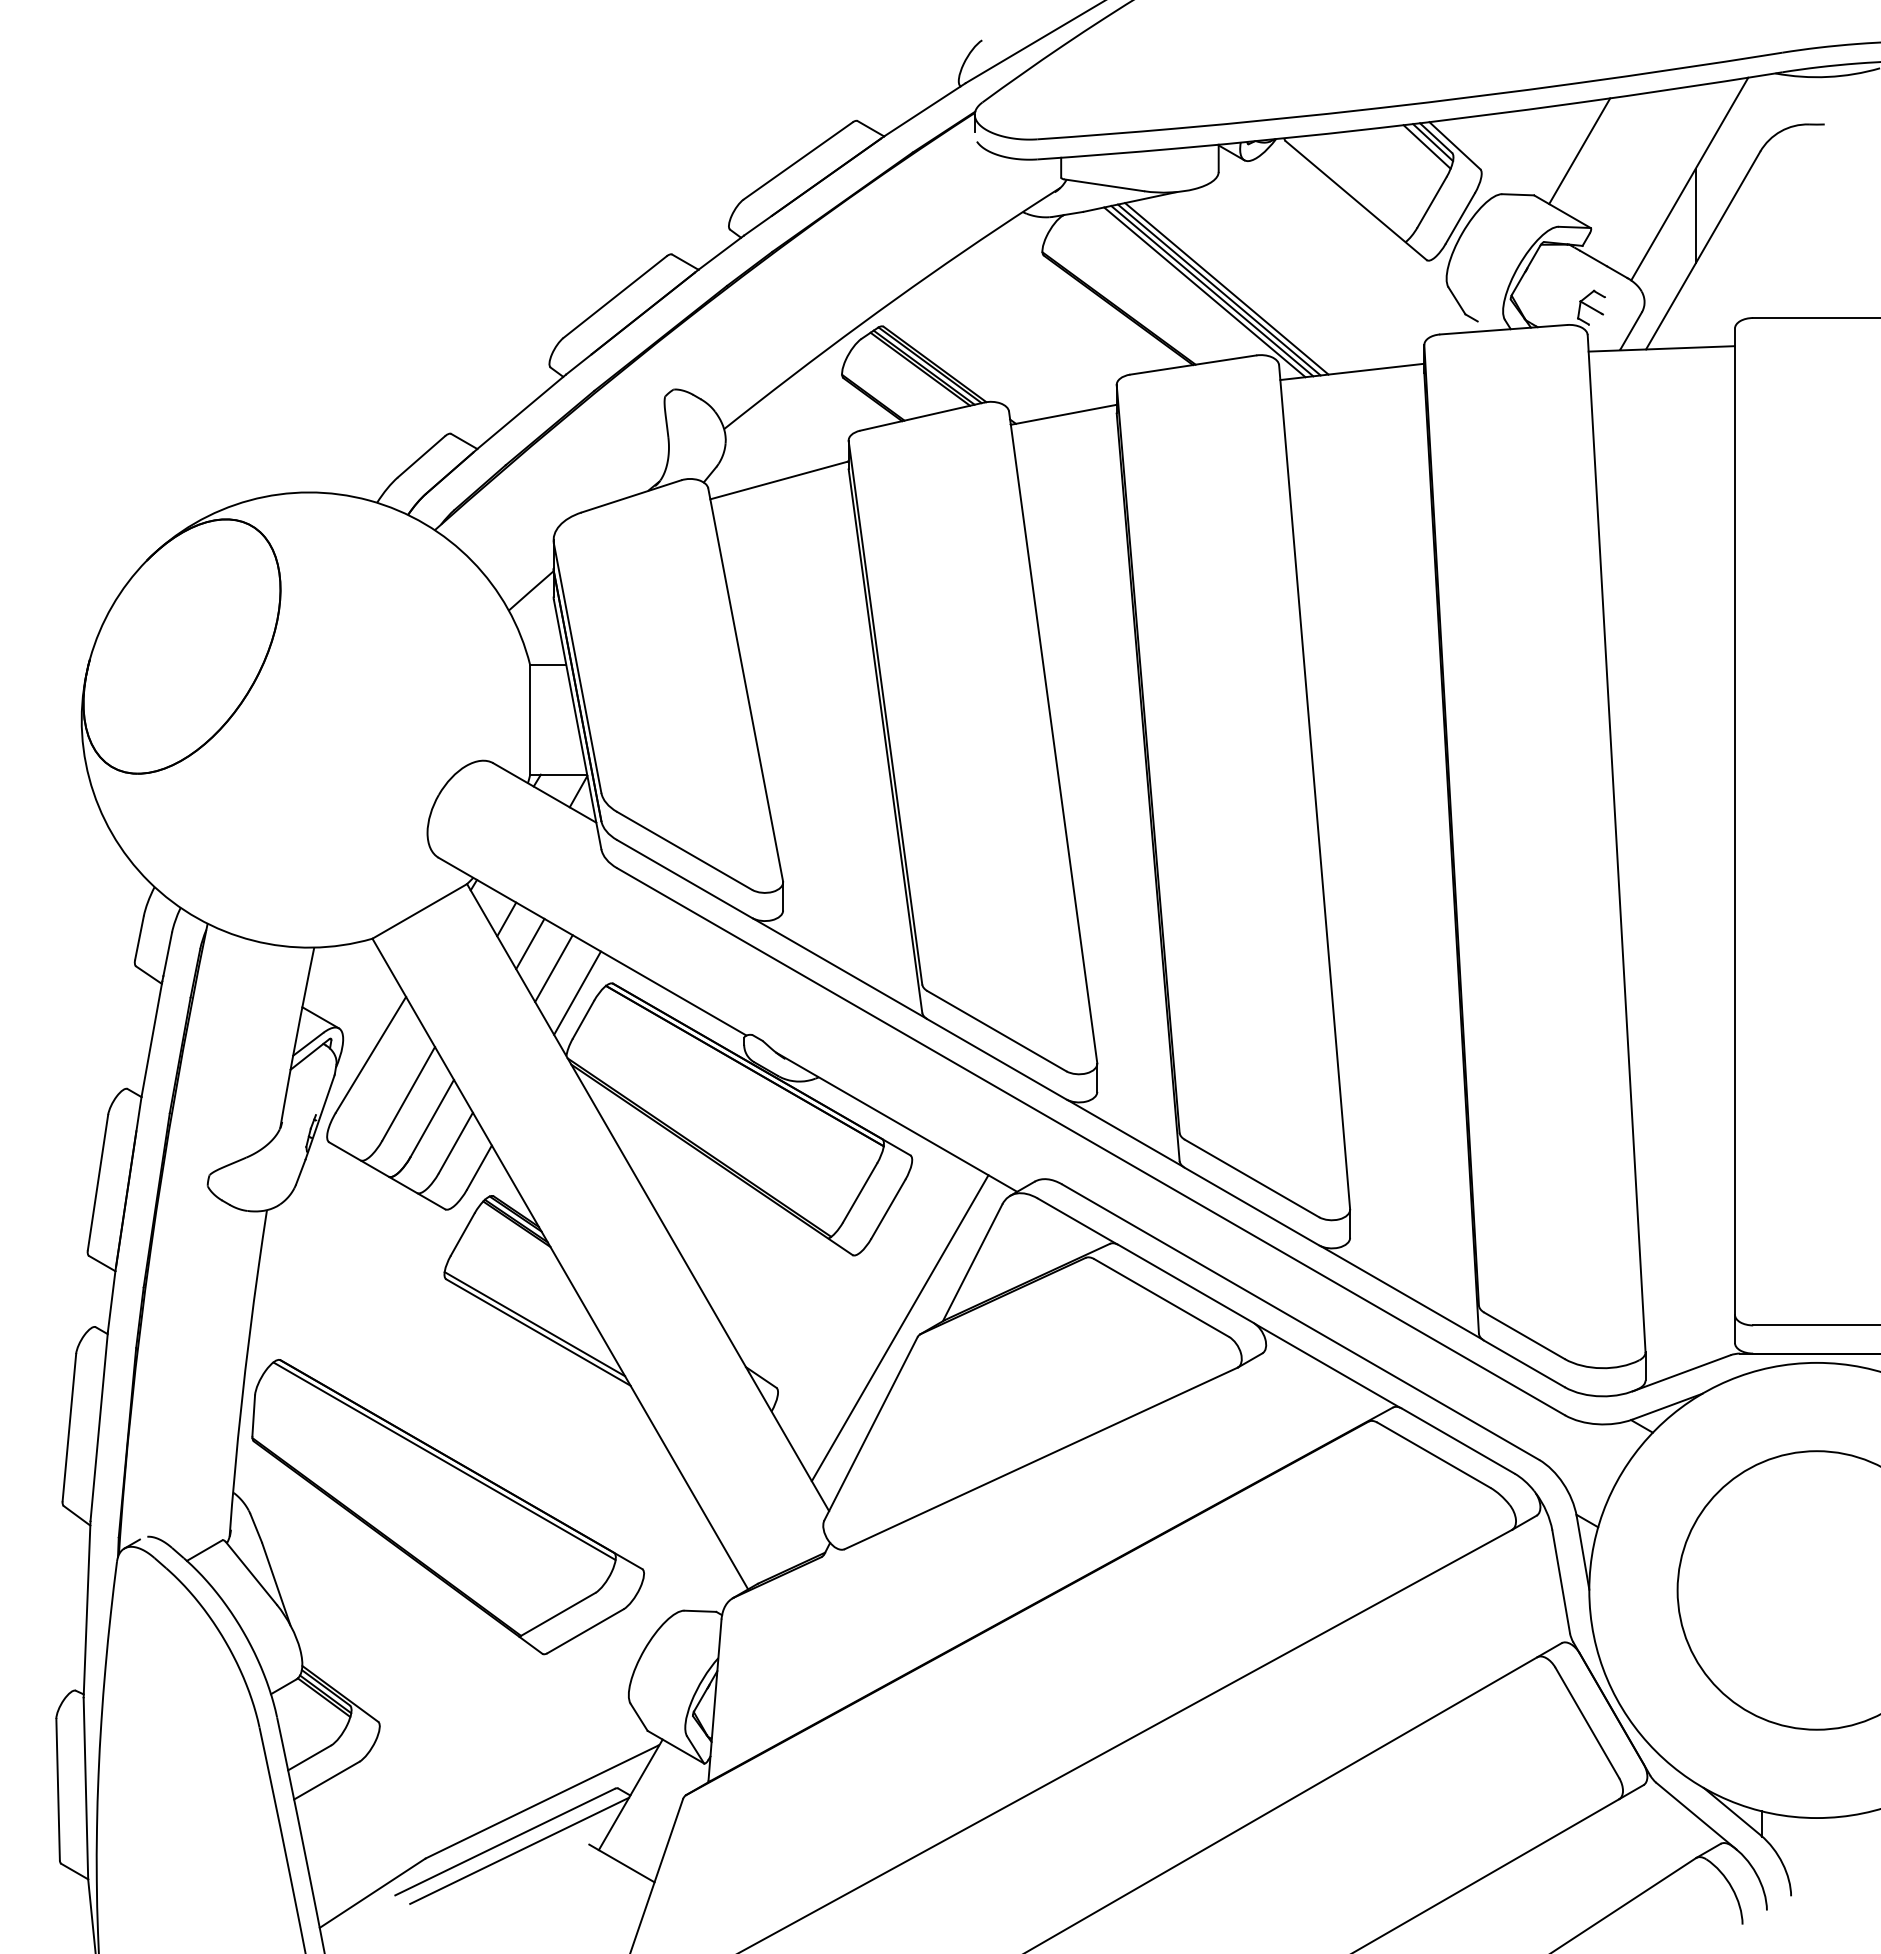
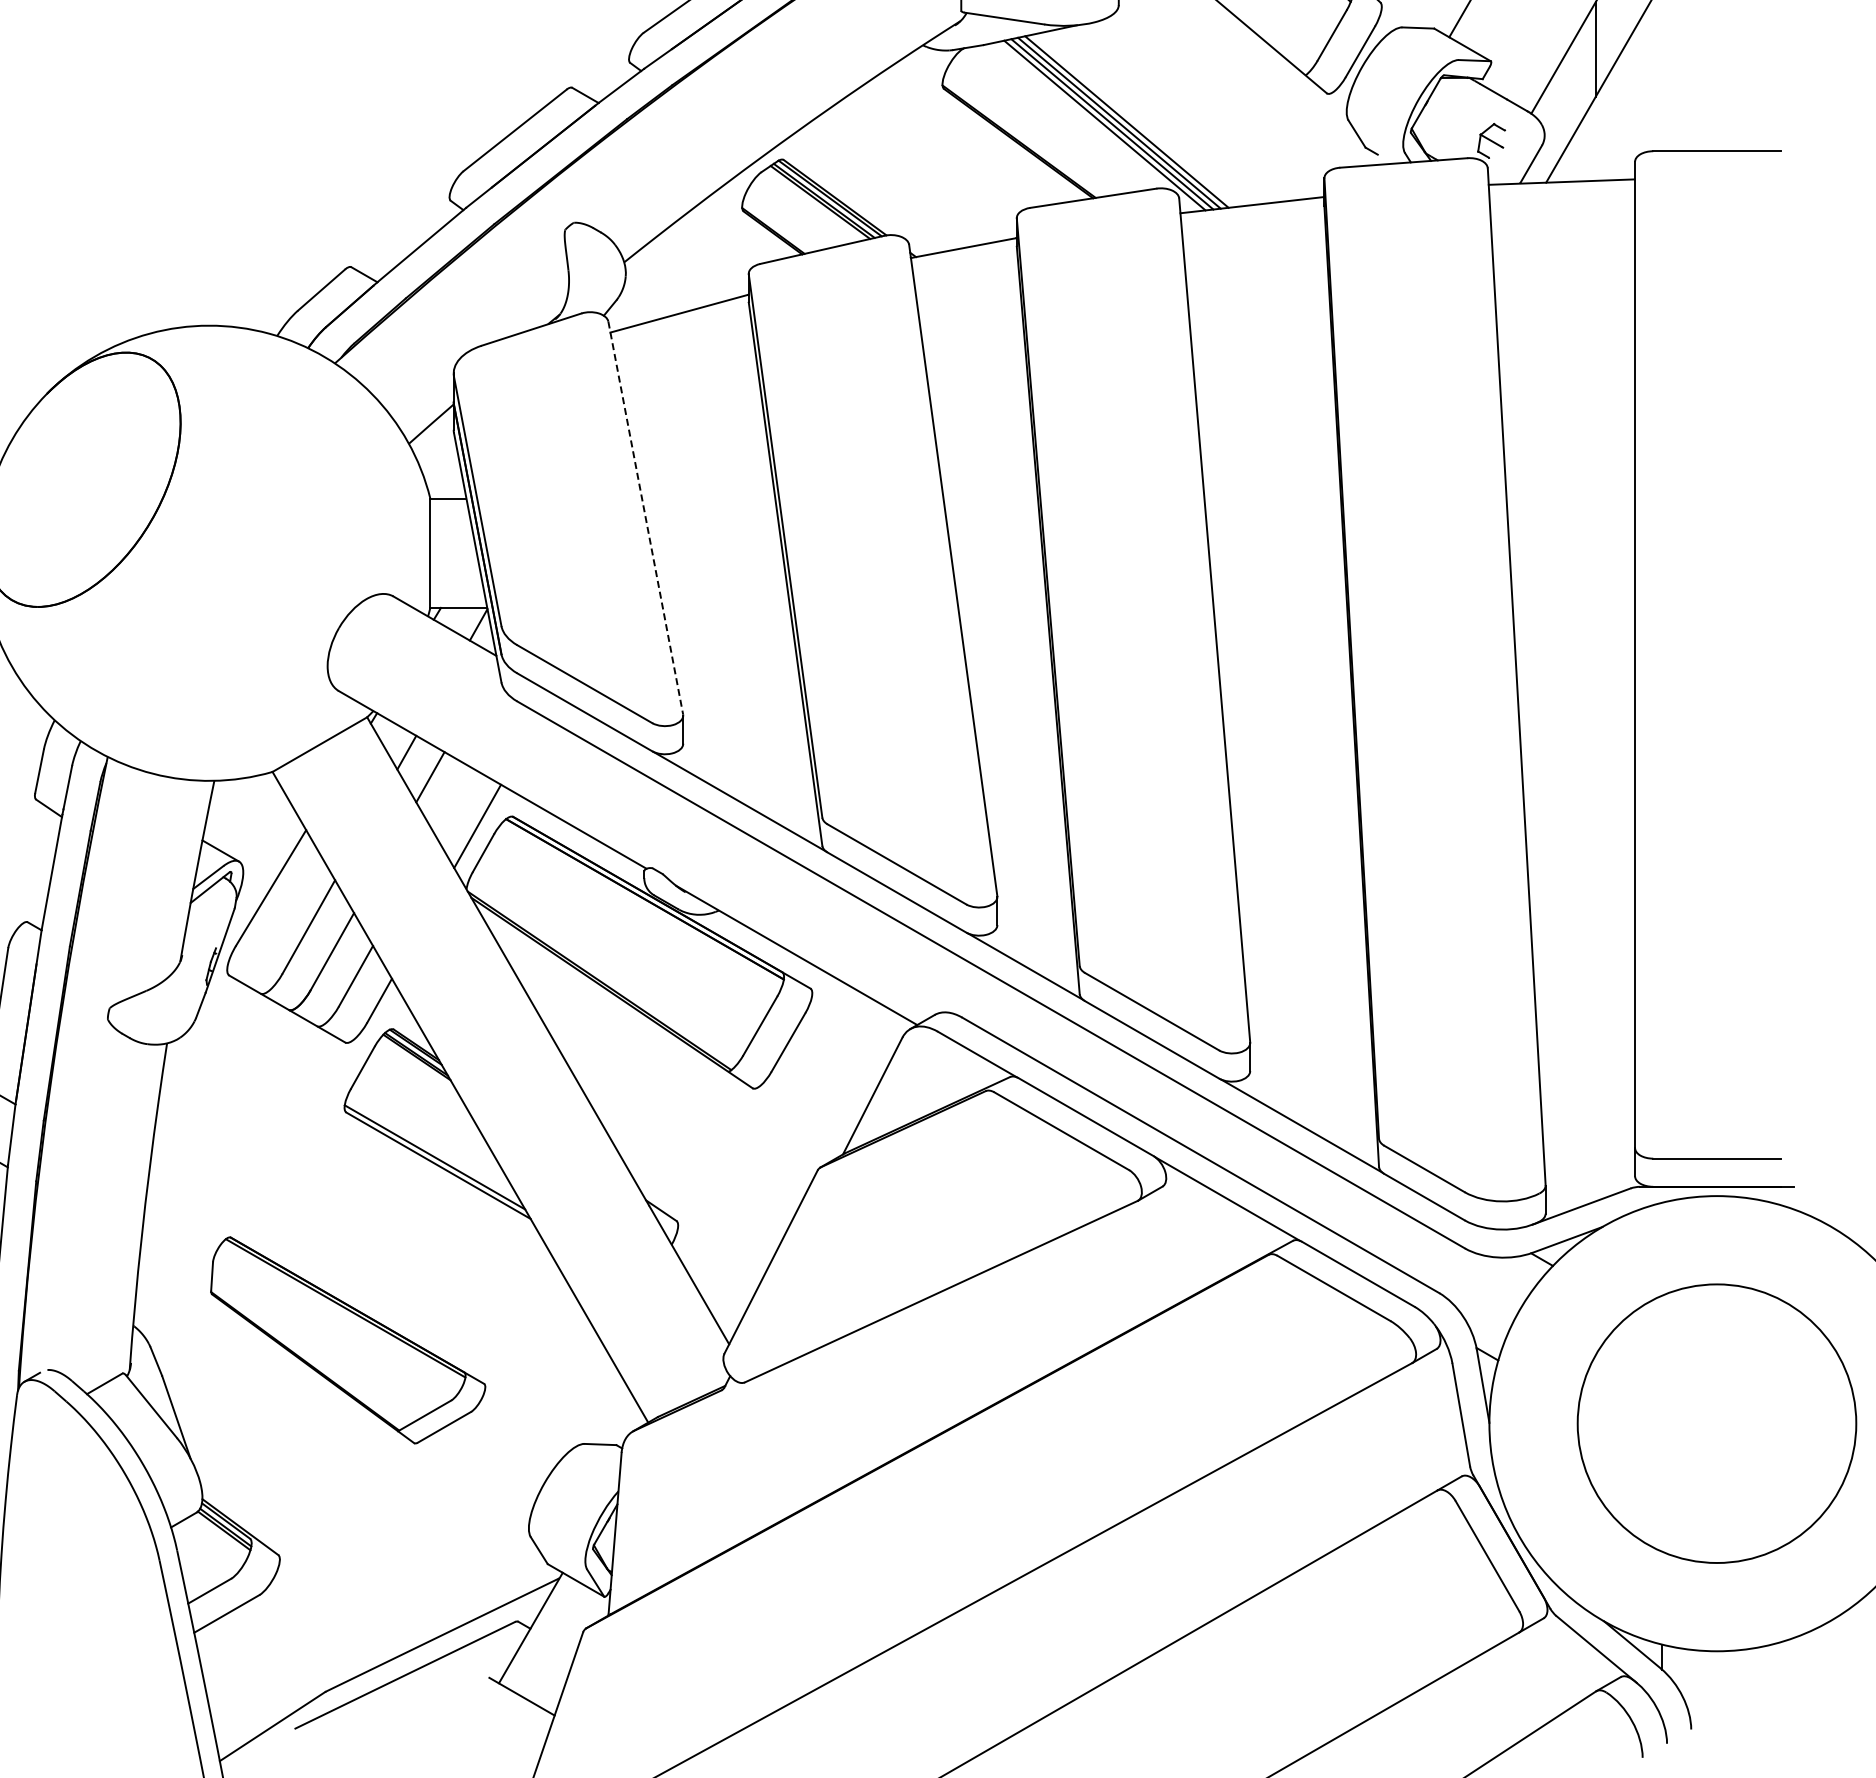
line: (745, 684) -> (645, 517), solid -> dashed
line: (553, 968) -> (453, 801), removed
line: (899, 1328) -> (799, 1161), removed
part: (447, 1507) -> (347, 1340), size x0.7
line: (519, 1850) -> (419, 1683), removed

